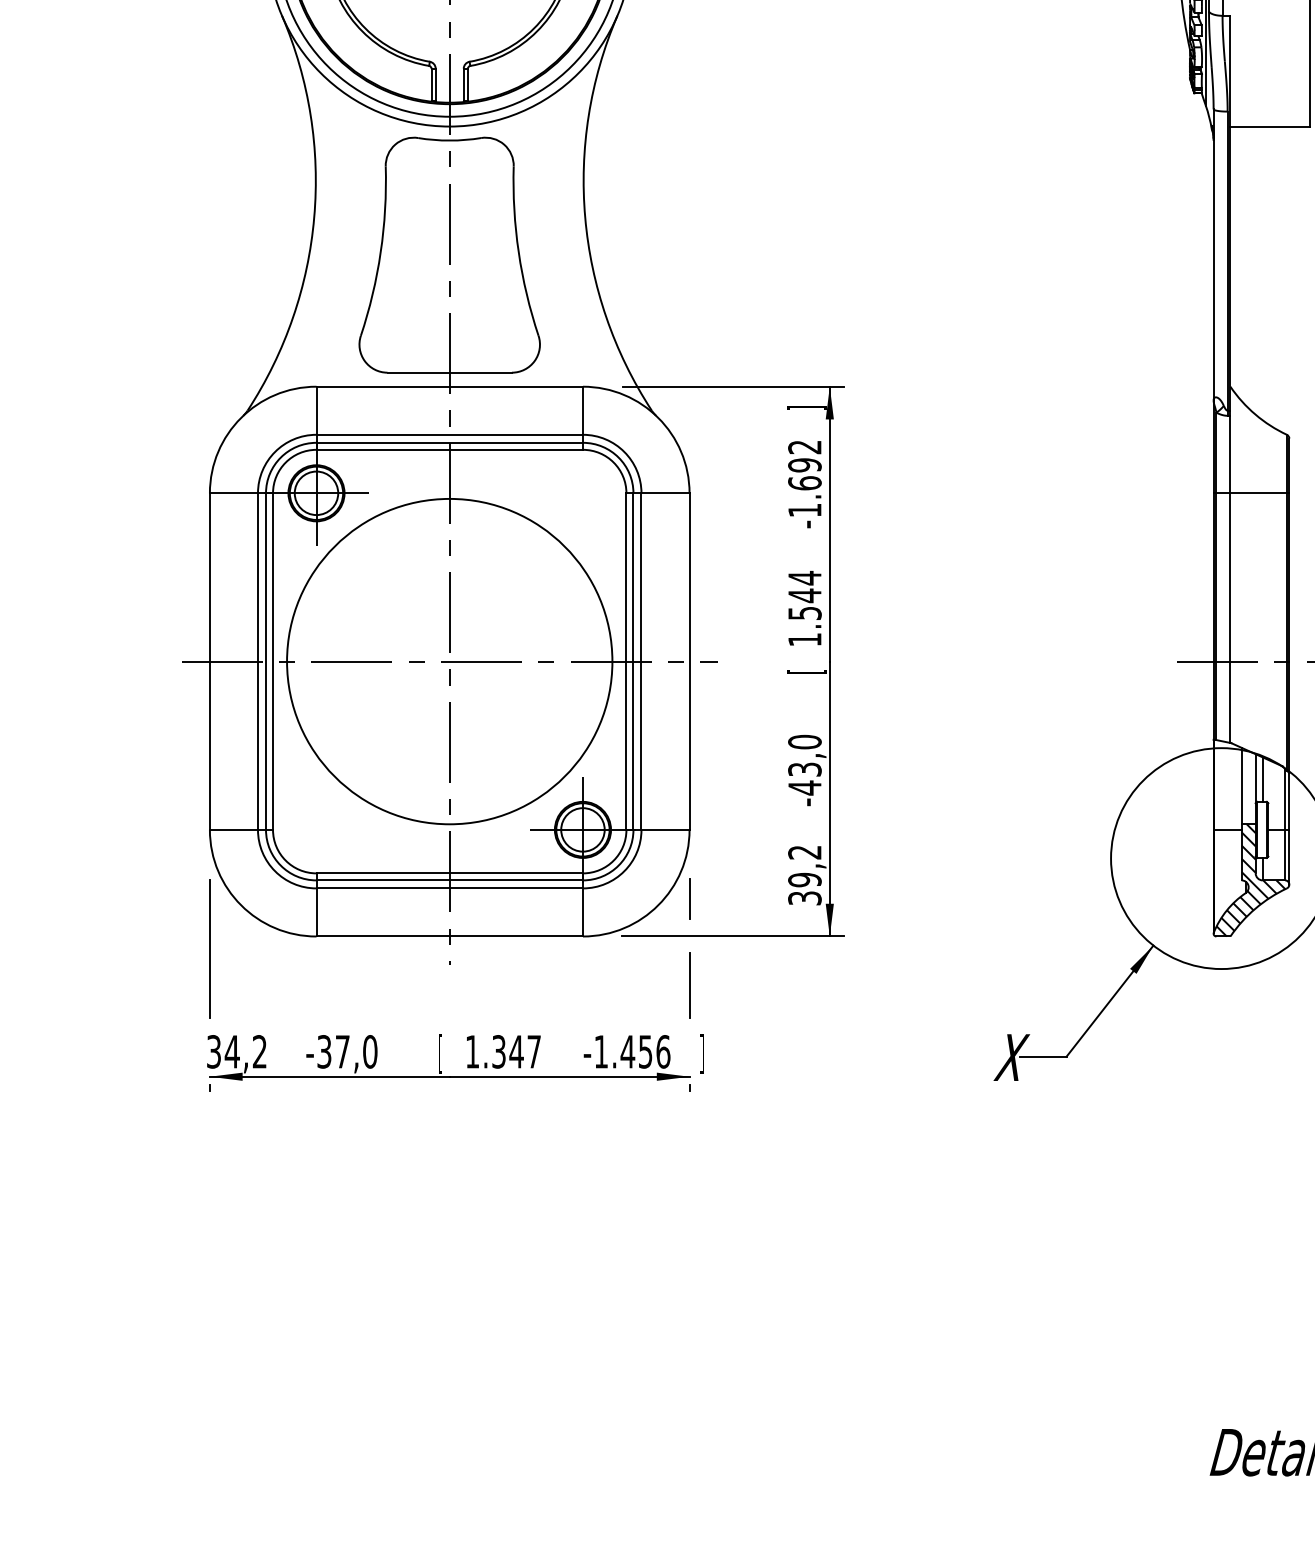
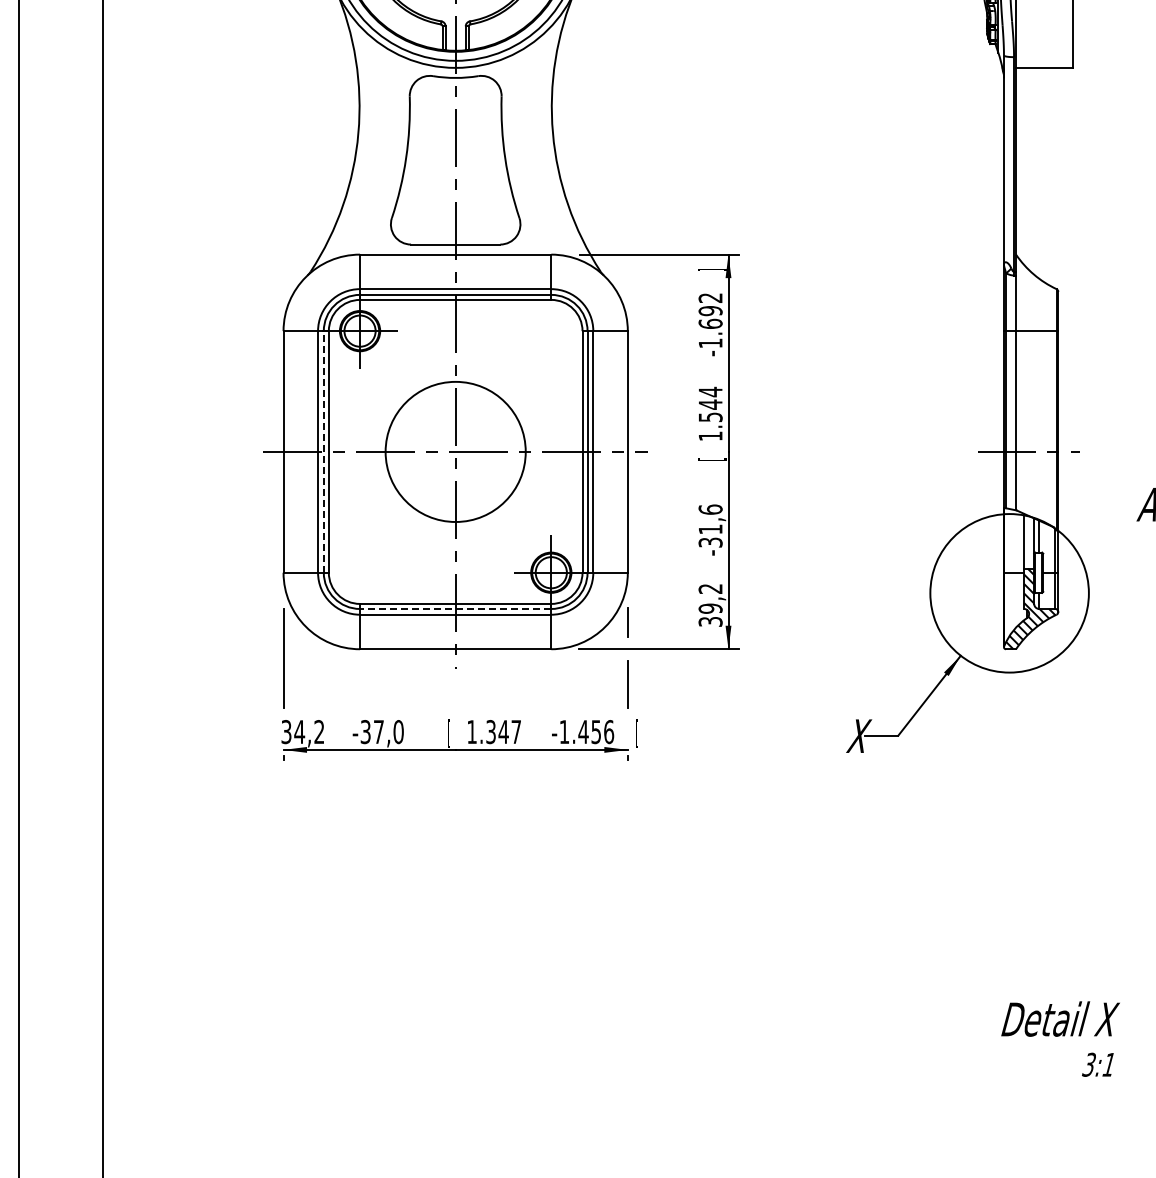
line: (265, 660) -> (323, 451), solid -> dashed
circle: (449, 660) -> (455, 451), size x0.6
text: (804, 765) -> (710, 526), -43,0 -> -31,6
line: (449, 879) -> (455, 608), solid -> dashed
text: (701, 1053) -> (636, 733), ] -> [

